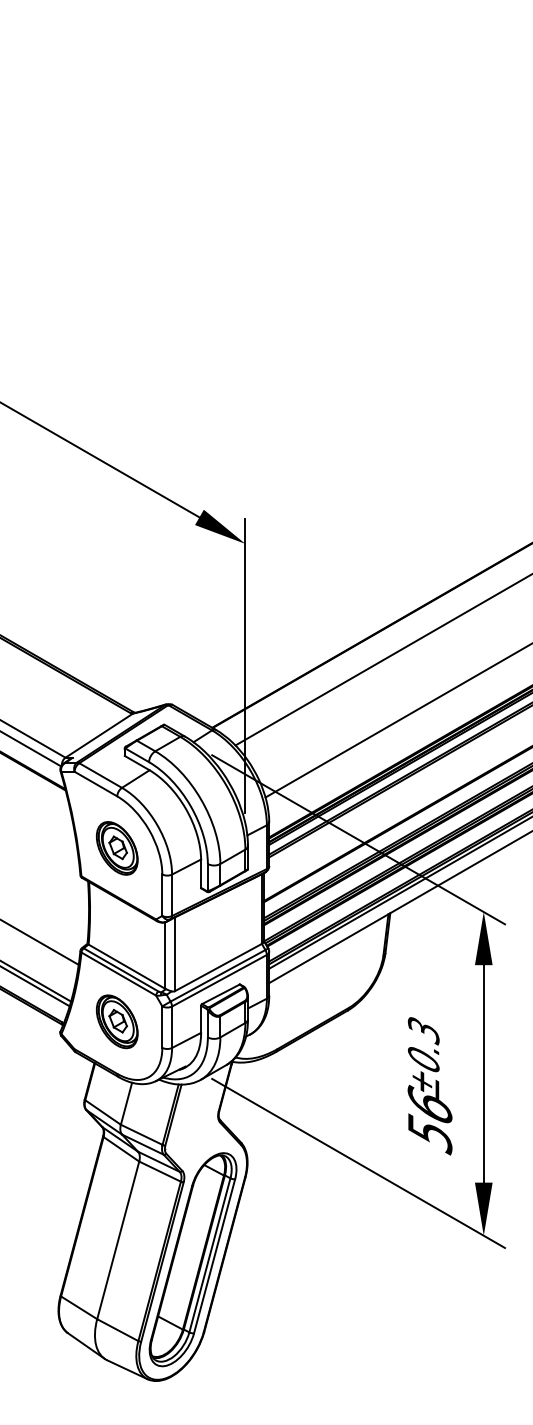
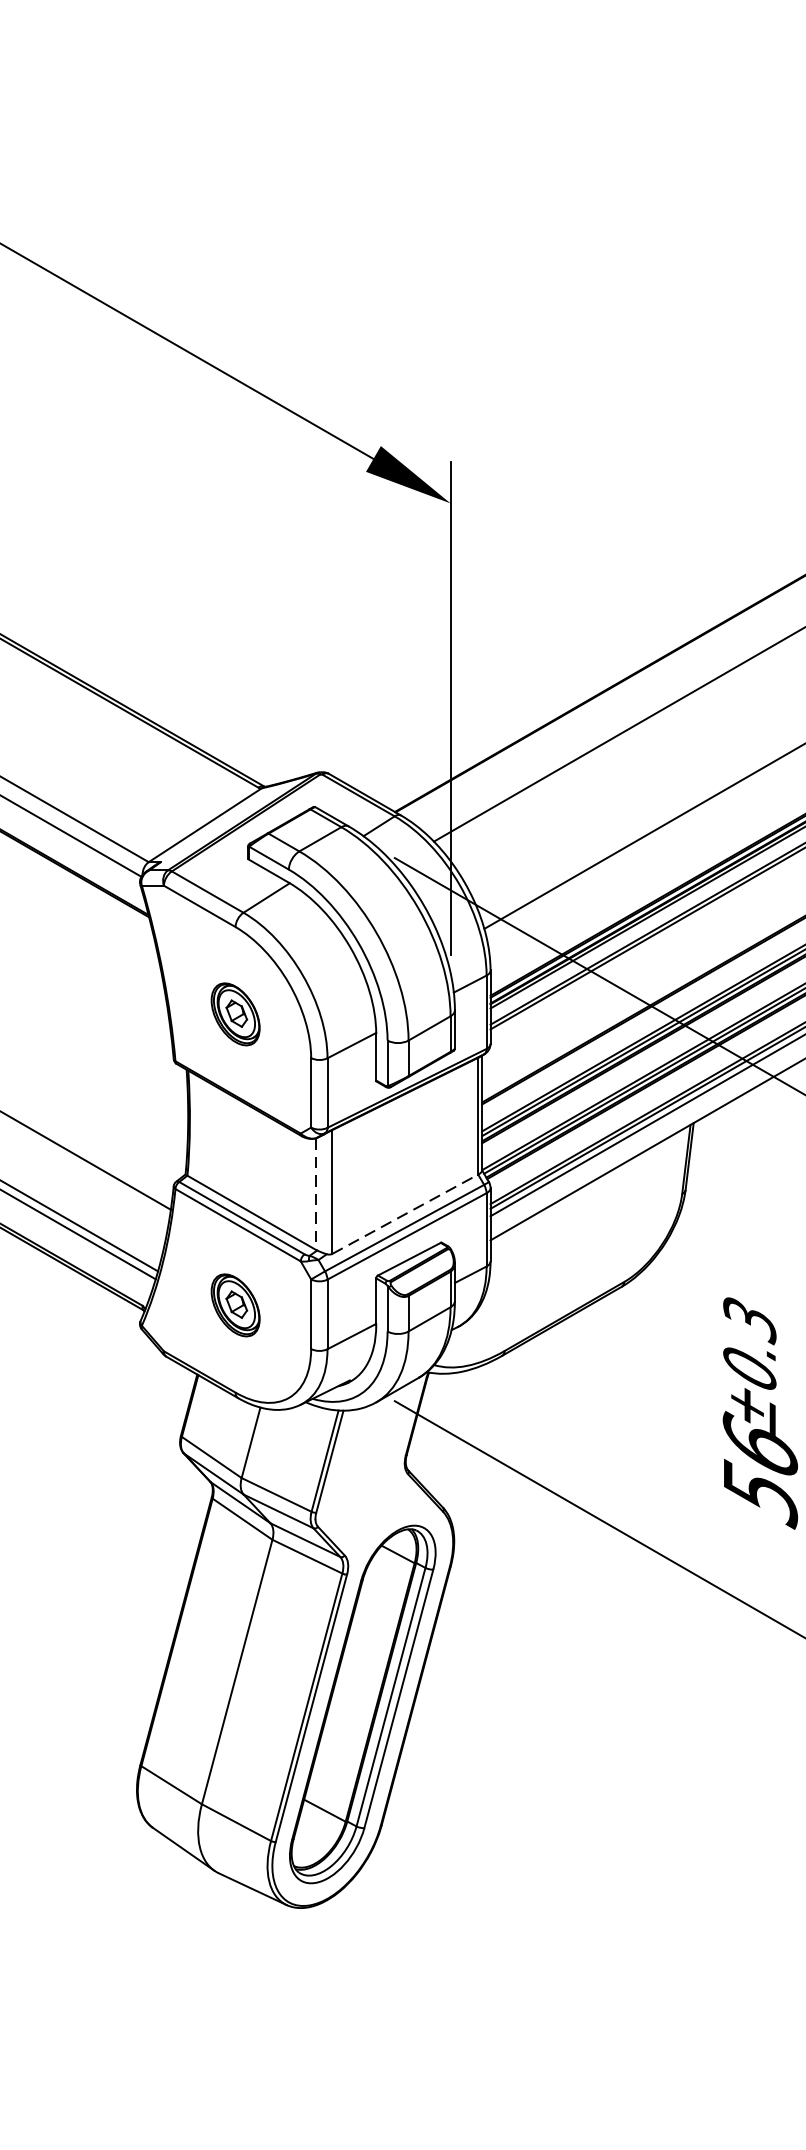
part: (117, 848) -> (235, 1014), size x0.7
line: (165, 956) -> (316, 1195), solid -> dashed
line: (218, 967) -> (405, 1214), solid -> dashed
part: (117, 1021) -> (235, 1304), size x0.7

